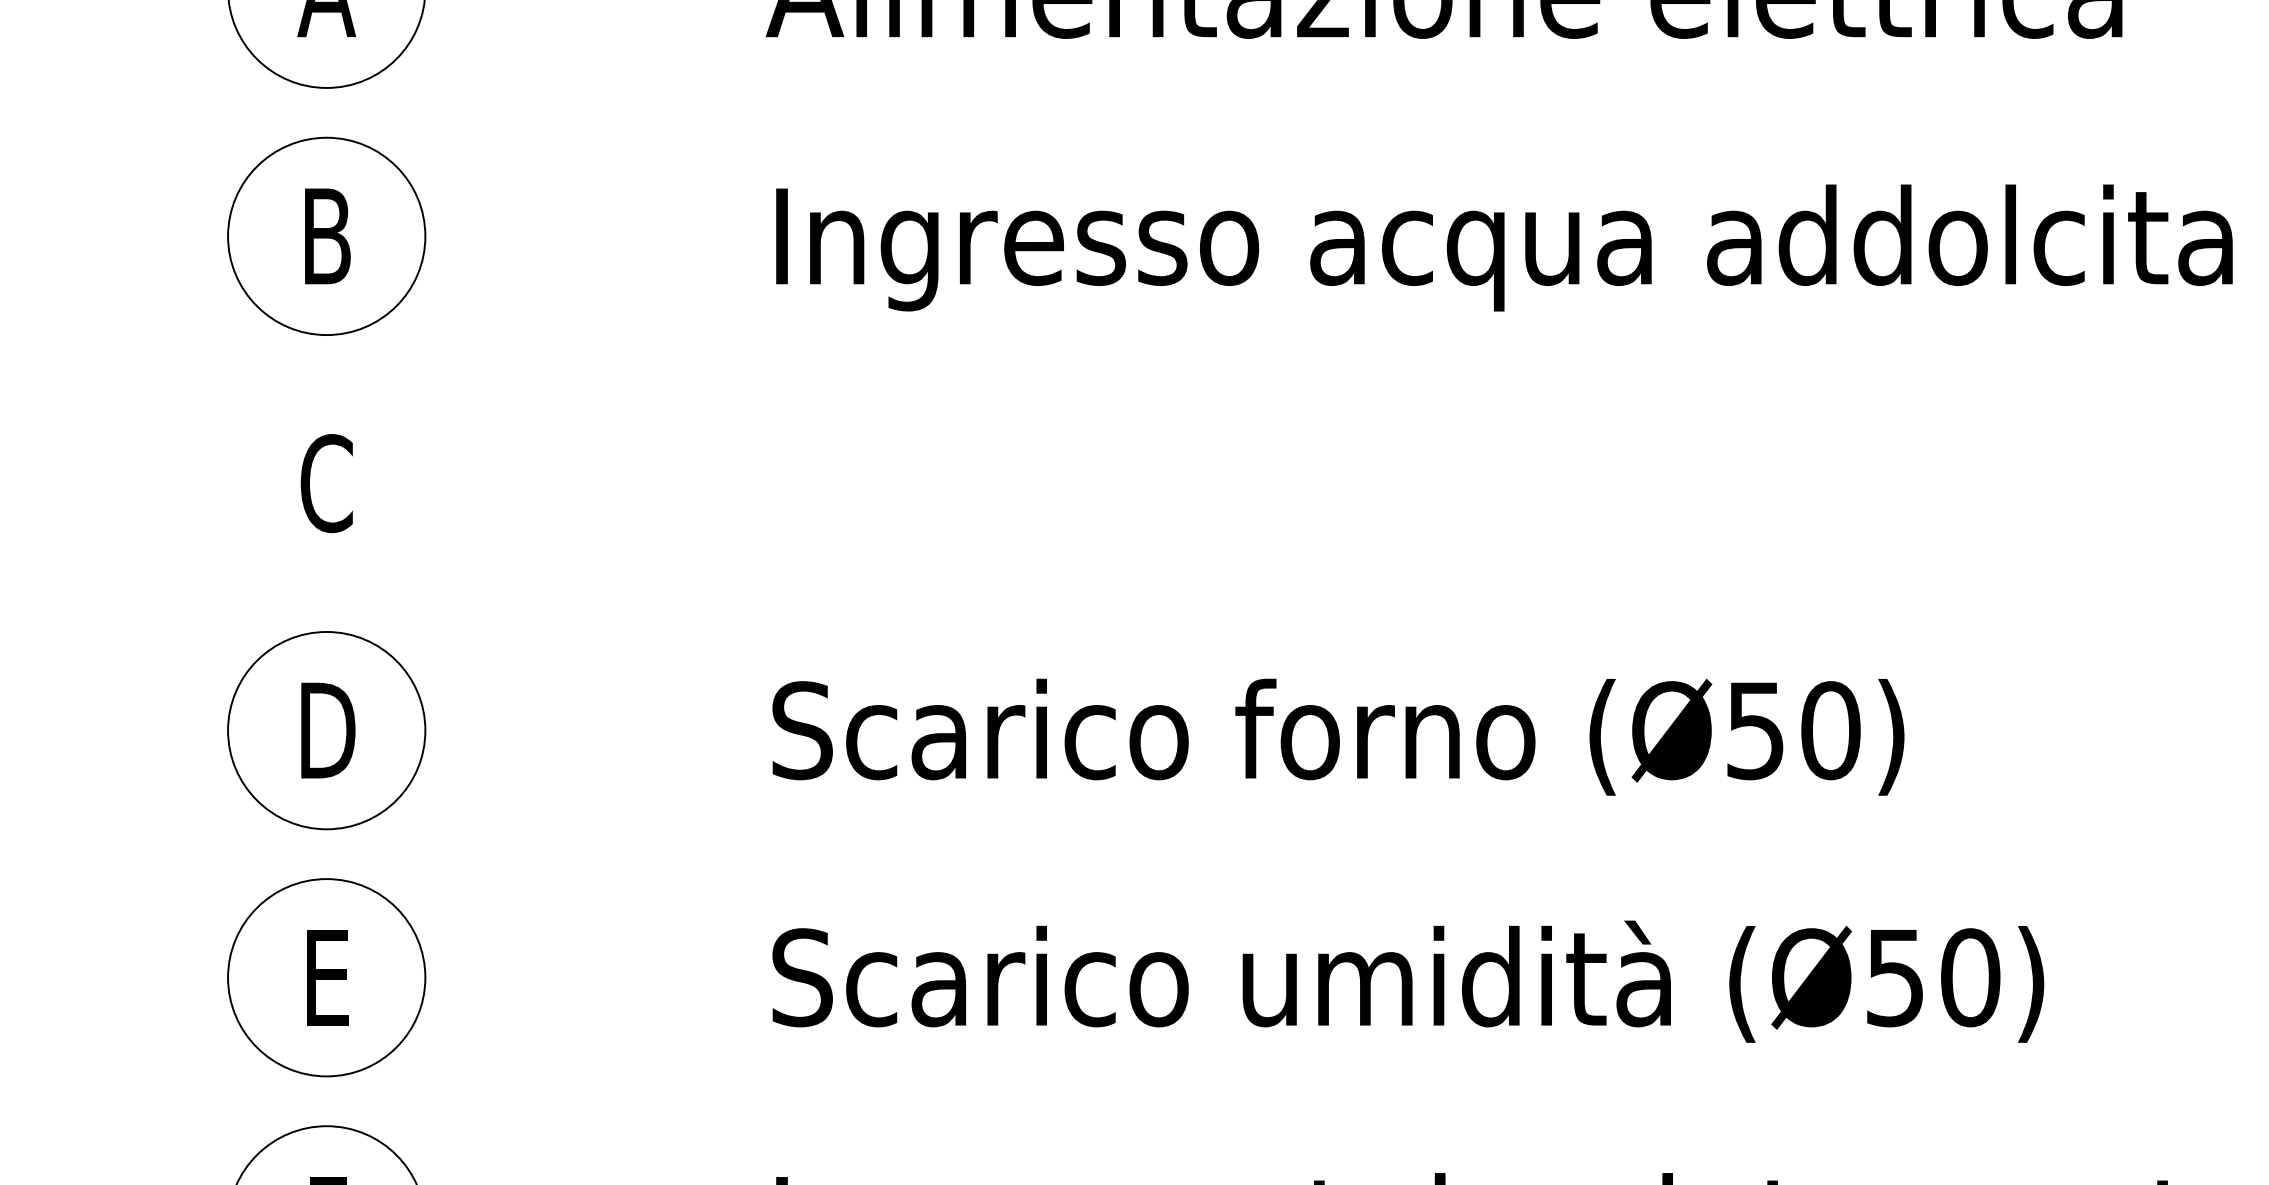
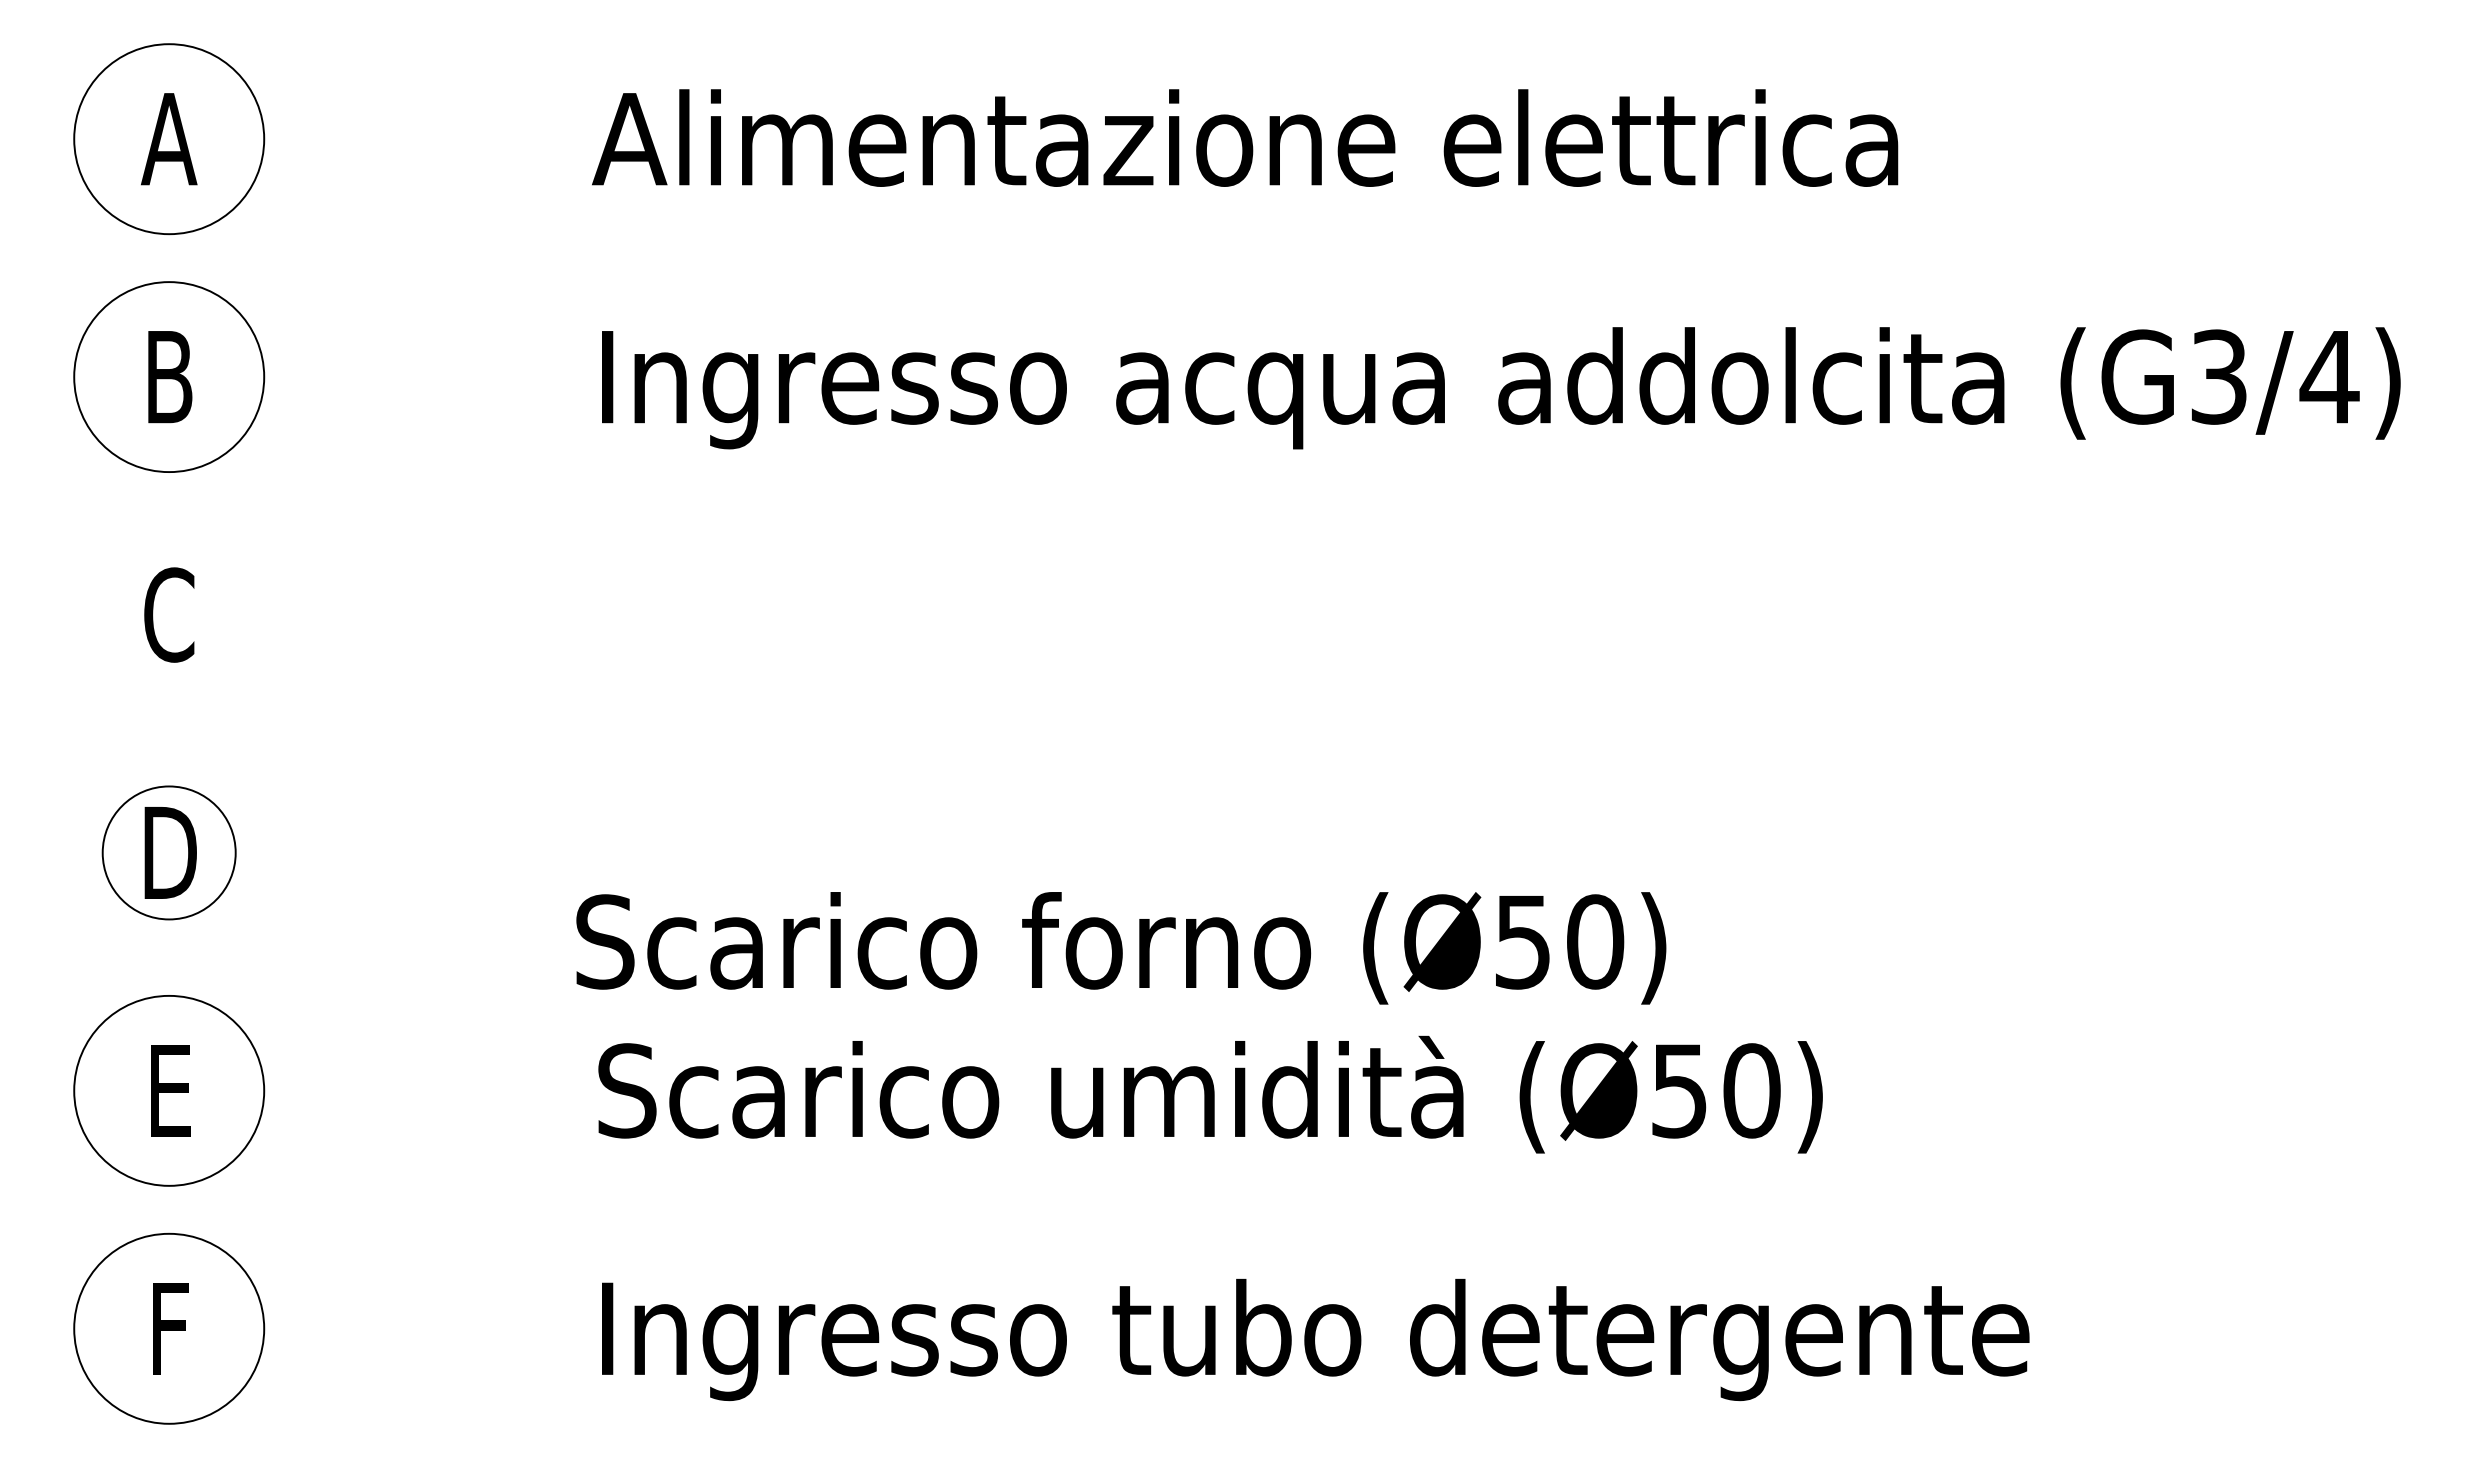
circle: (327, 730) -> (169, 852), size x0.7
text: (1338, 737) -> (1121, 948), moved

